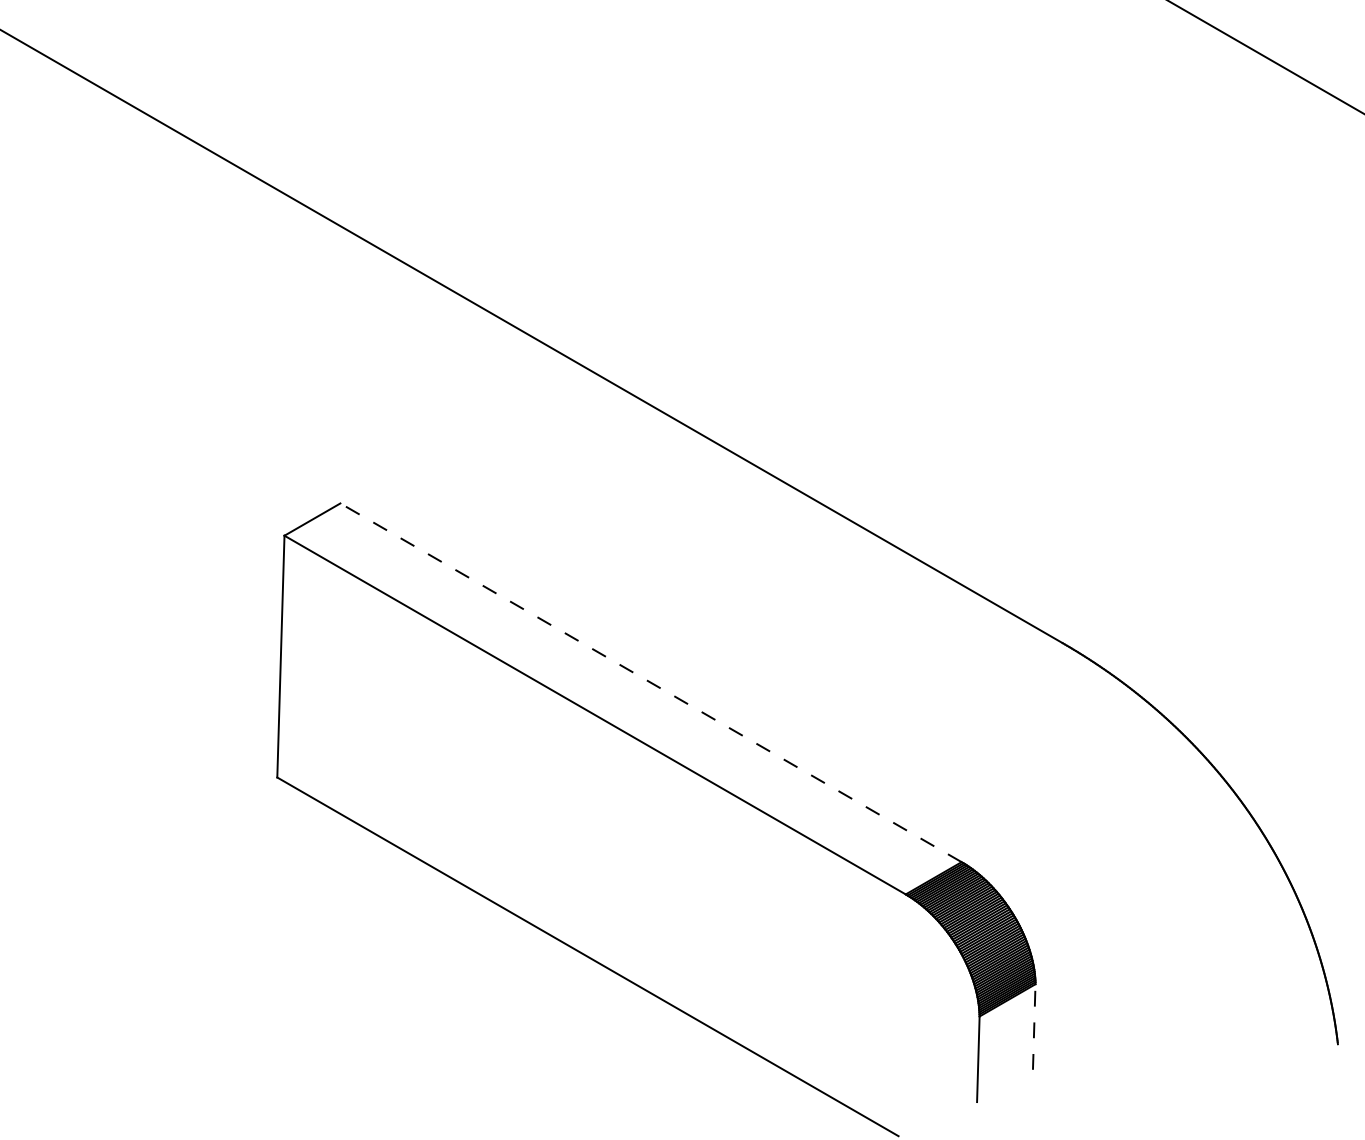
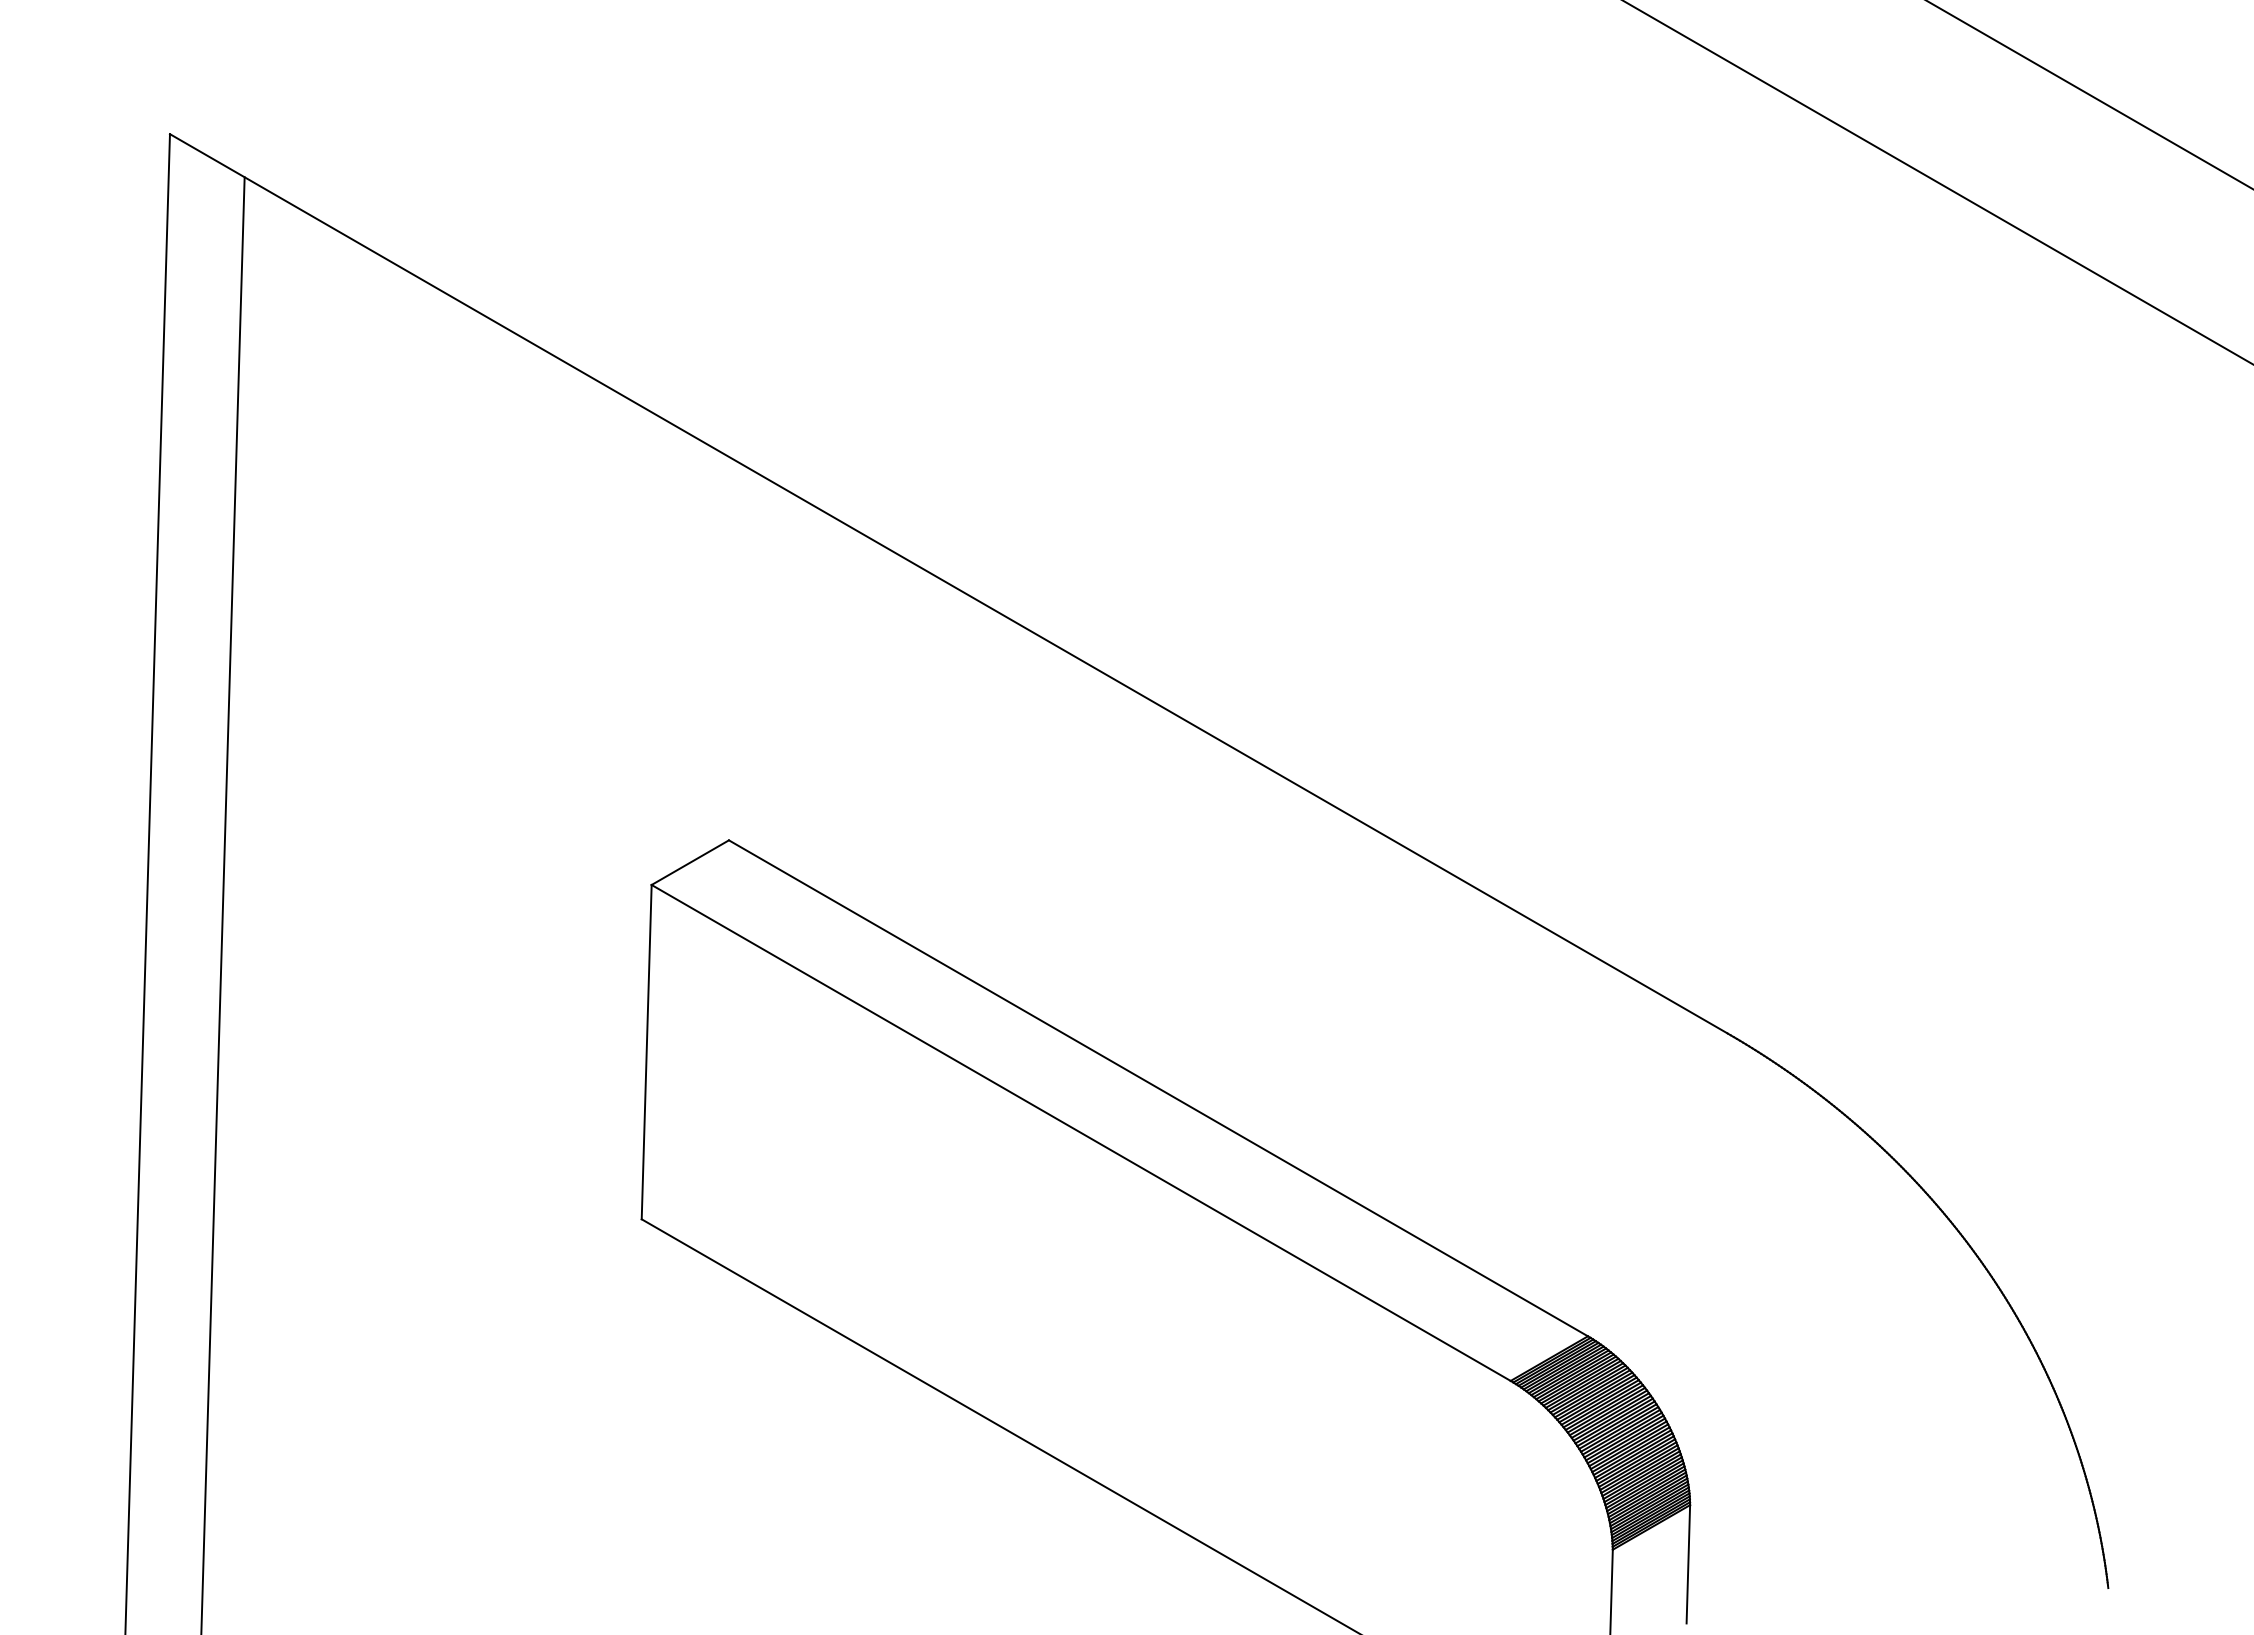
line: (651, 682) -> (1158, 1088), dashed -> solid
line: (1034, 1026) -> (1688, 1563), dashed -> solid

